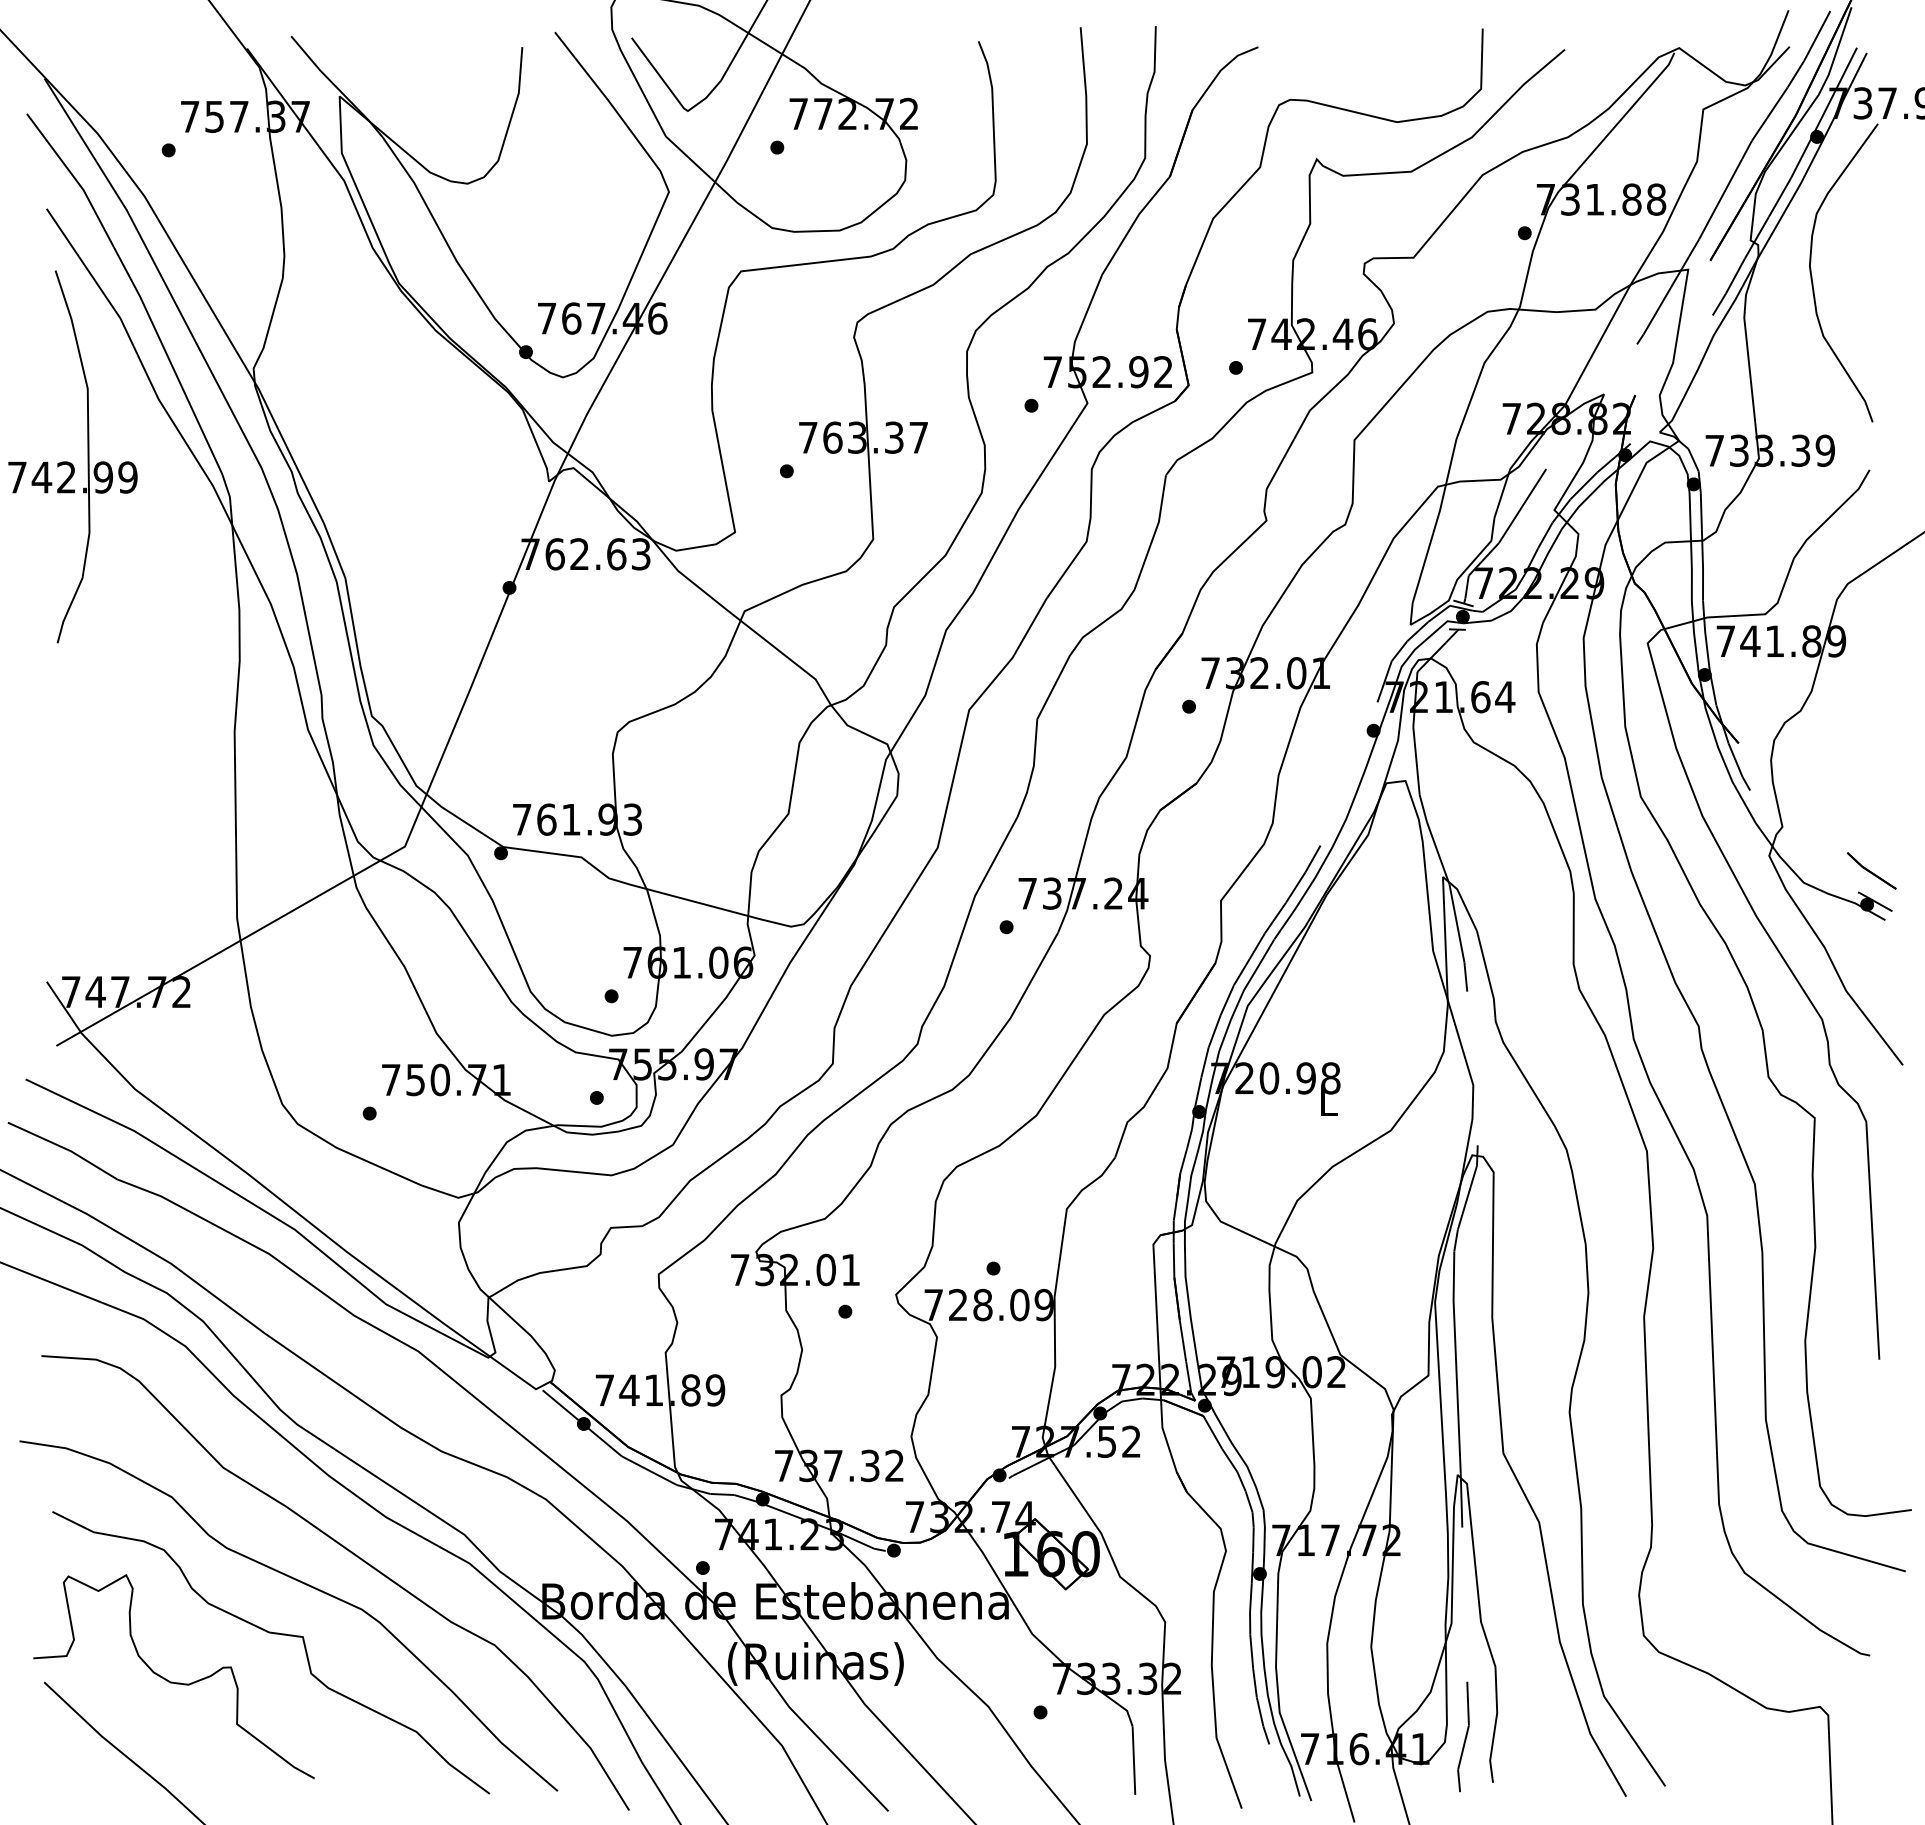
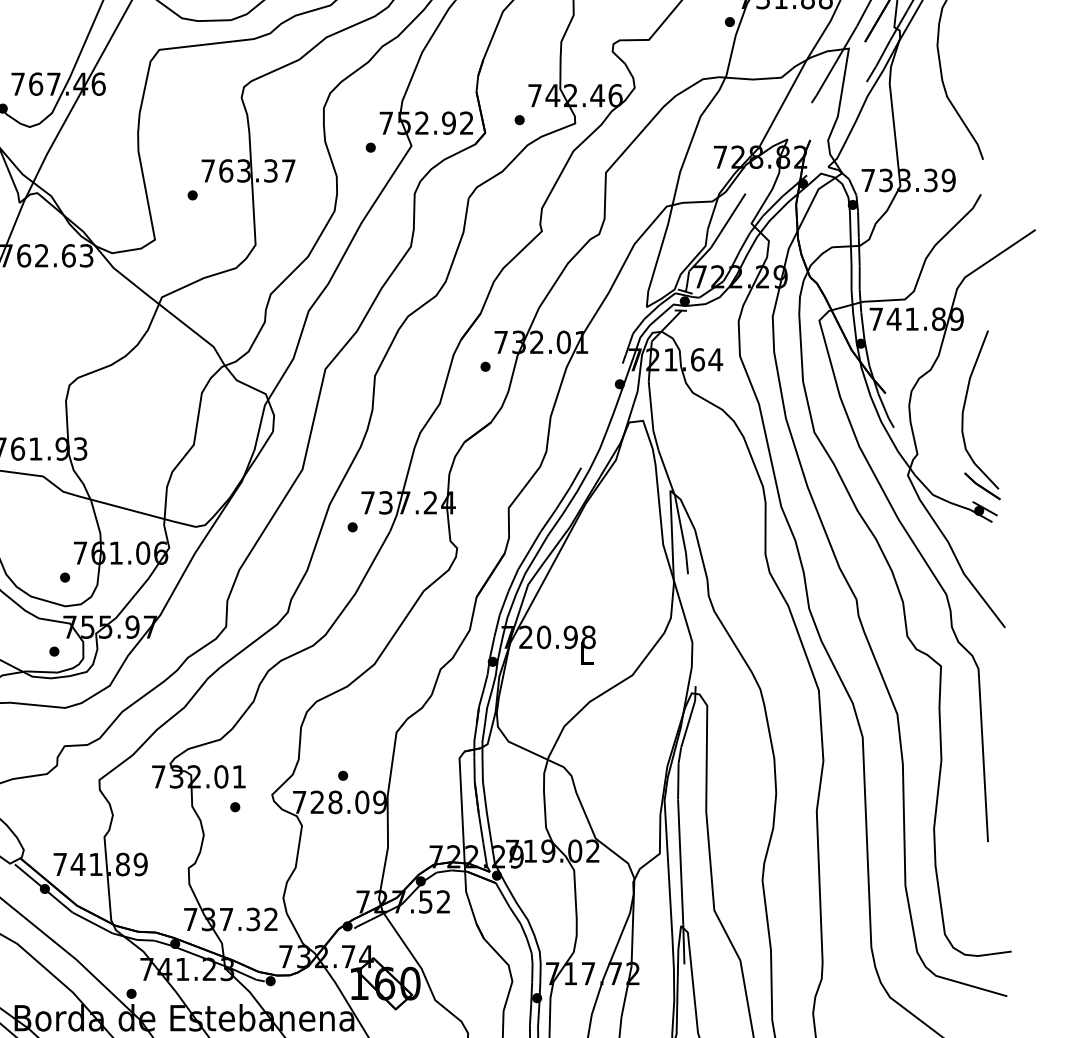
curve: (1847, 762) -> (964, 407), added

